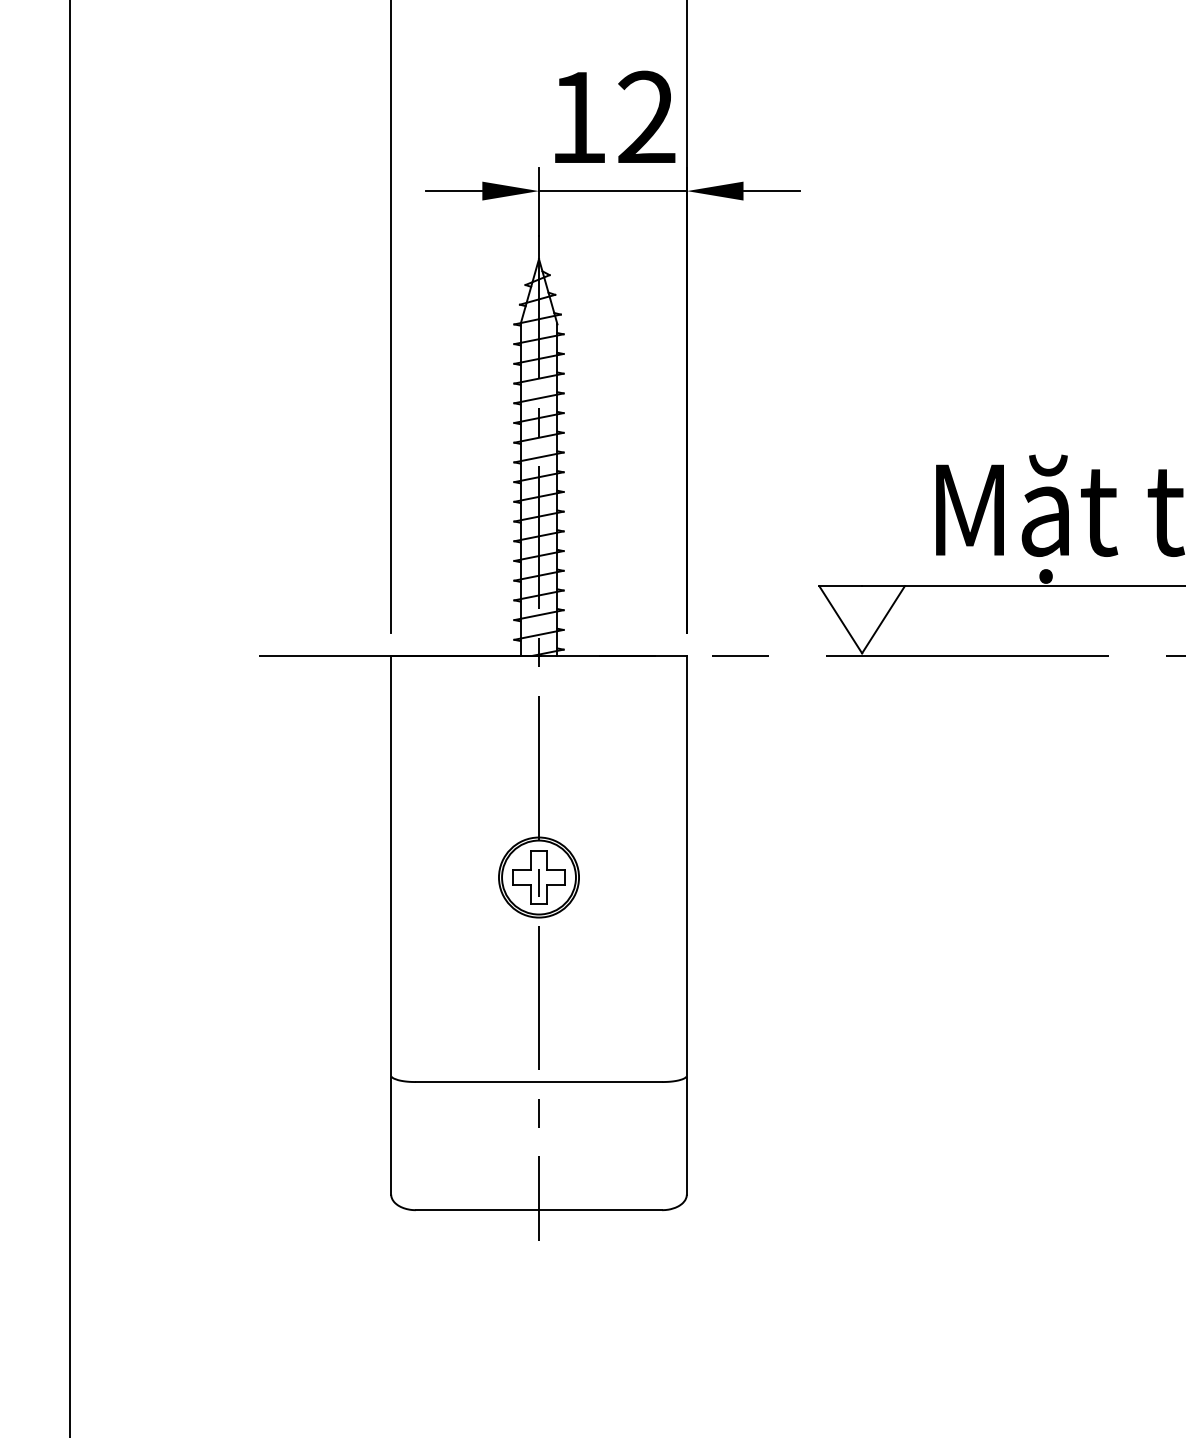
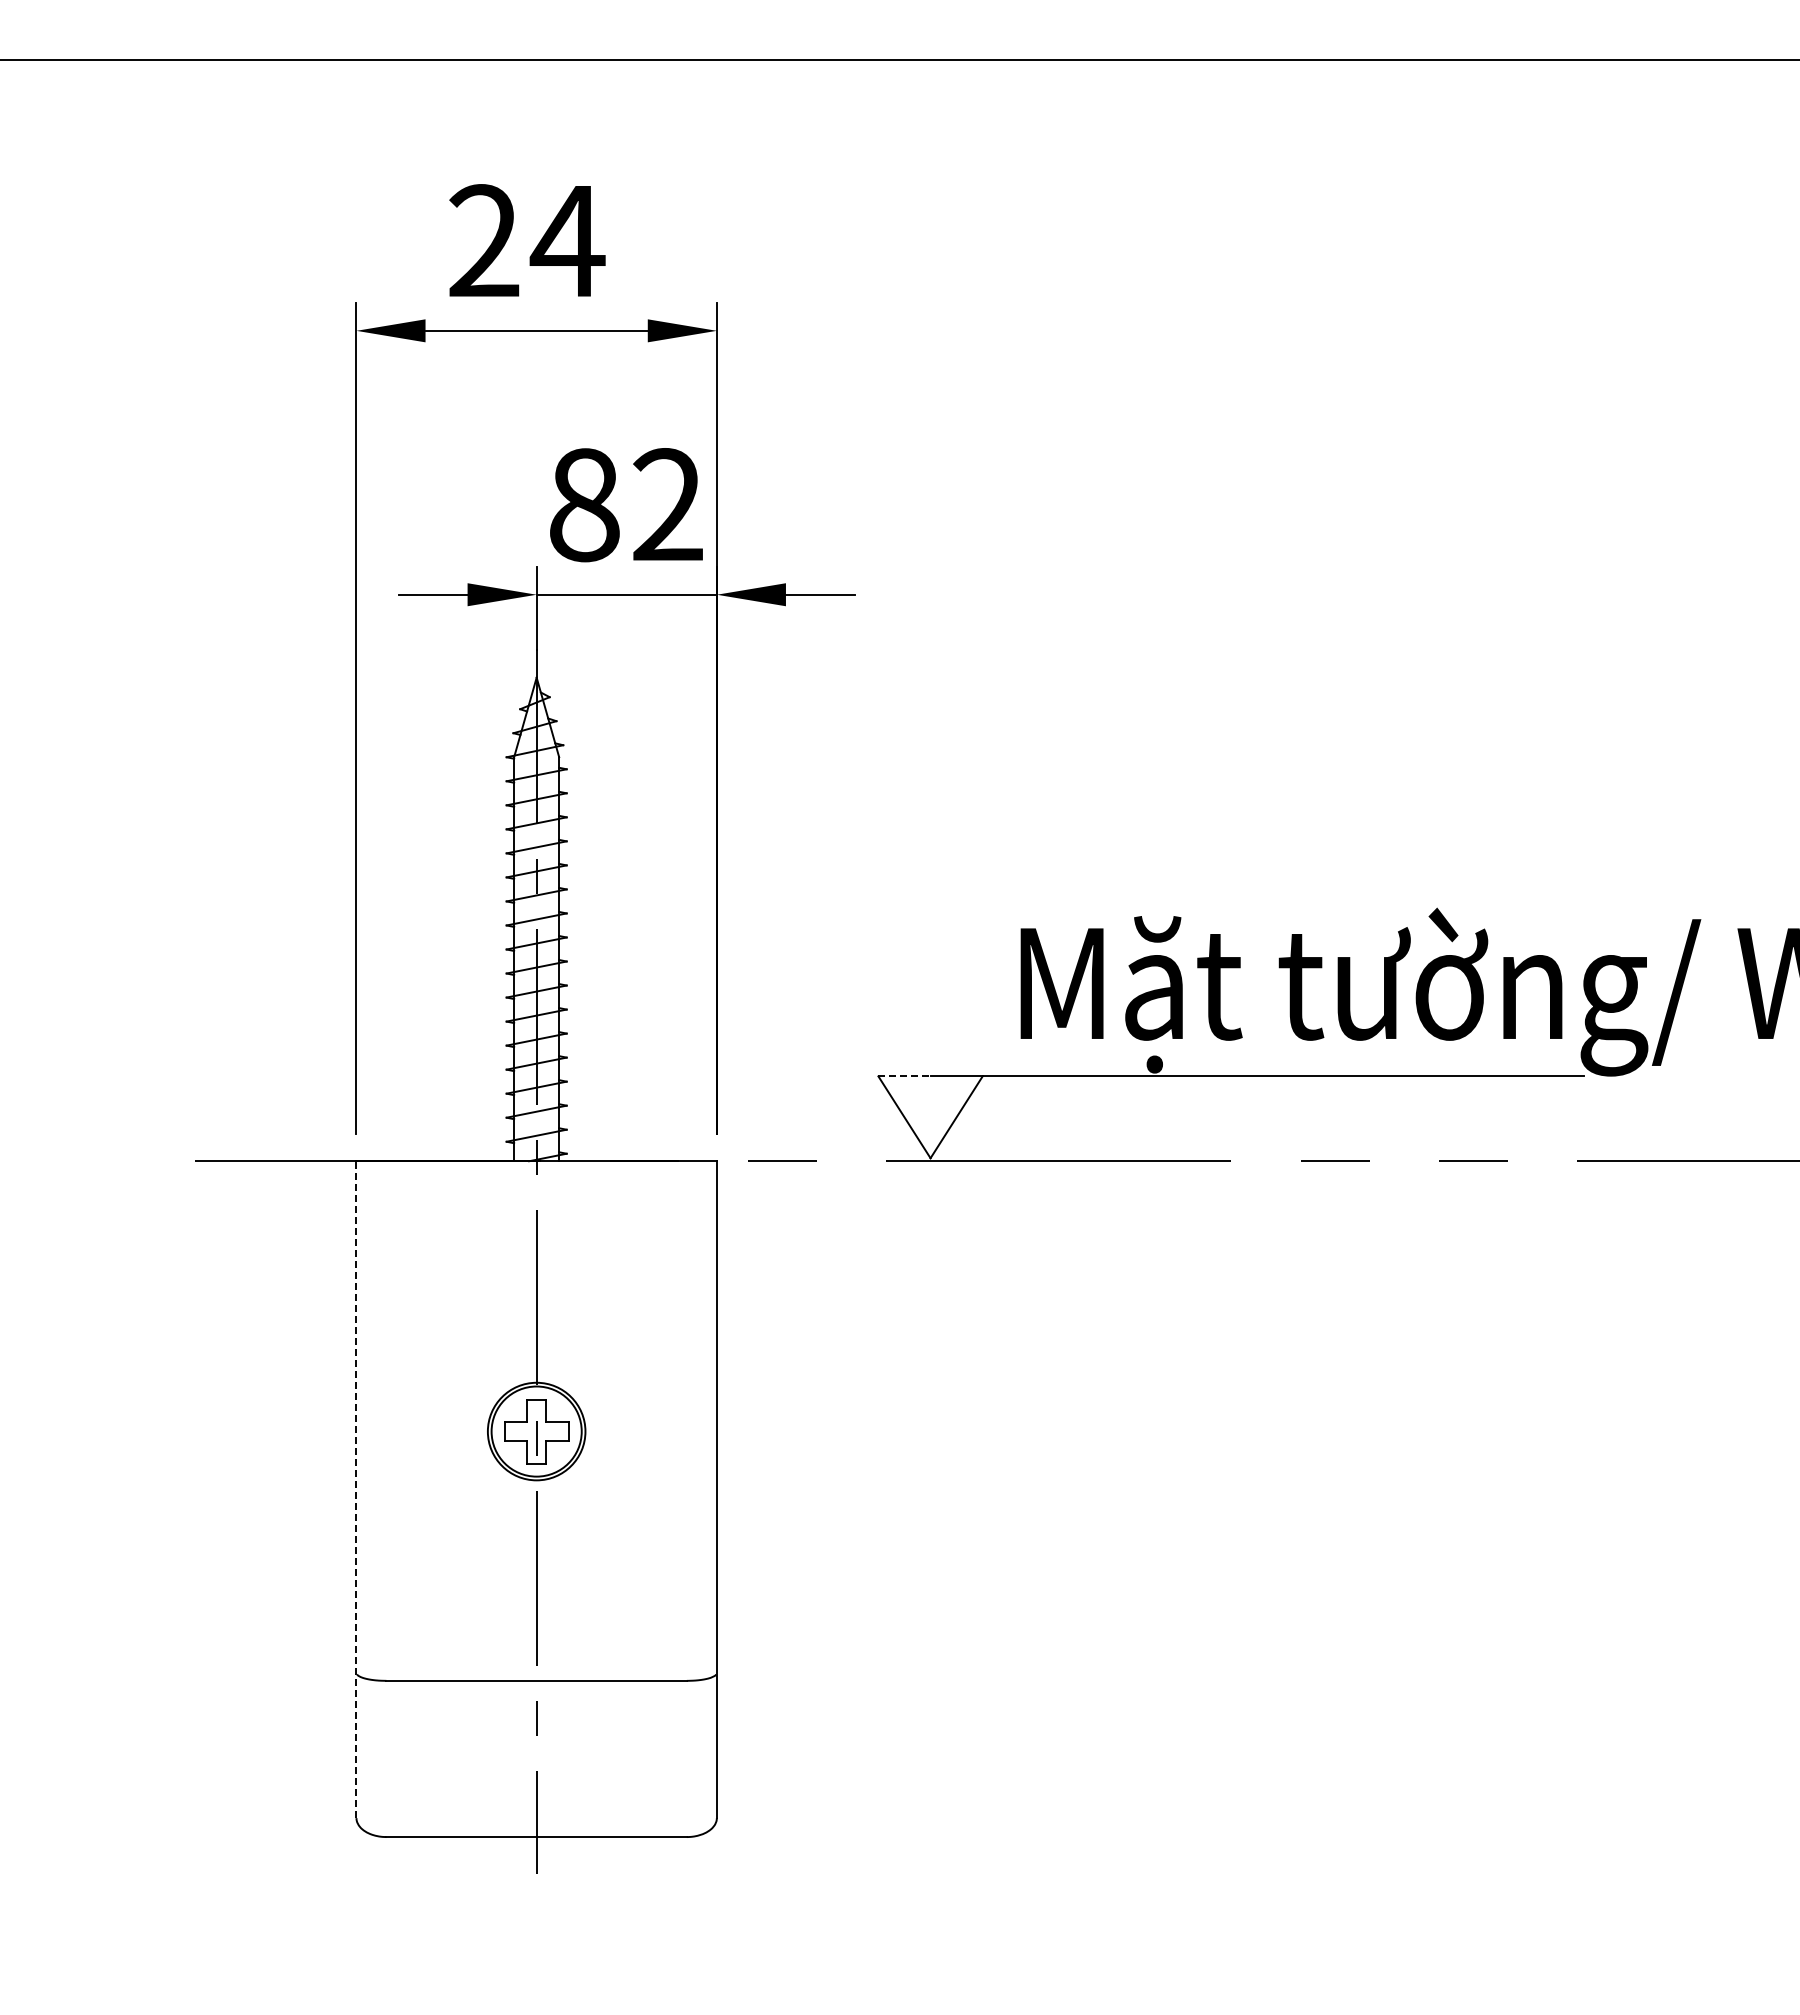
text: (578, 117) -> (584, 505), 12 -> 82
line: (840, 586) -> (904, 1076), solid -> dashed
line: (391, 925) -> (356, 1489), solid -> dashed

